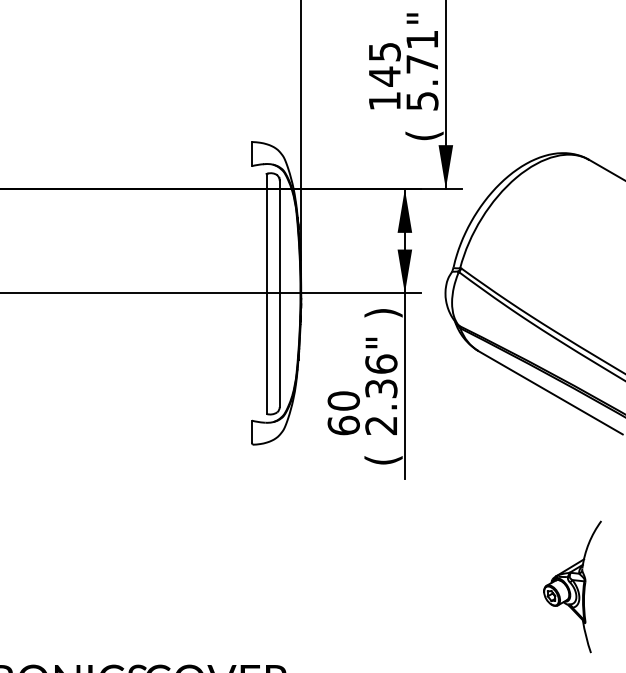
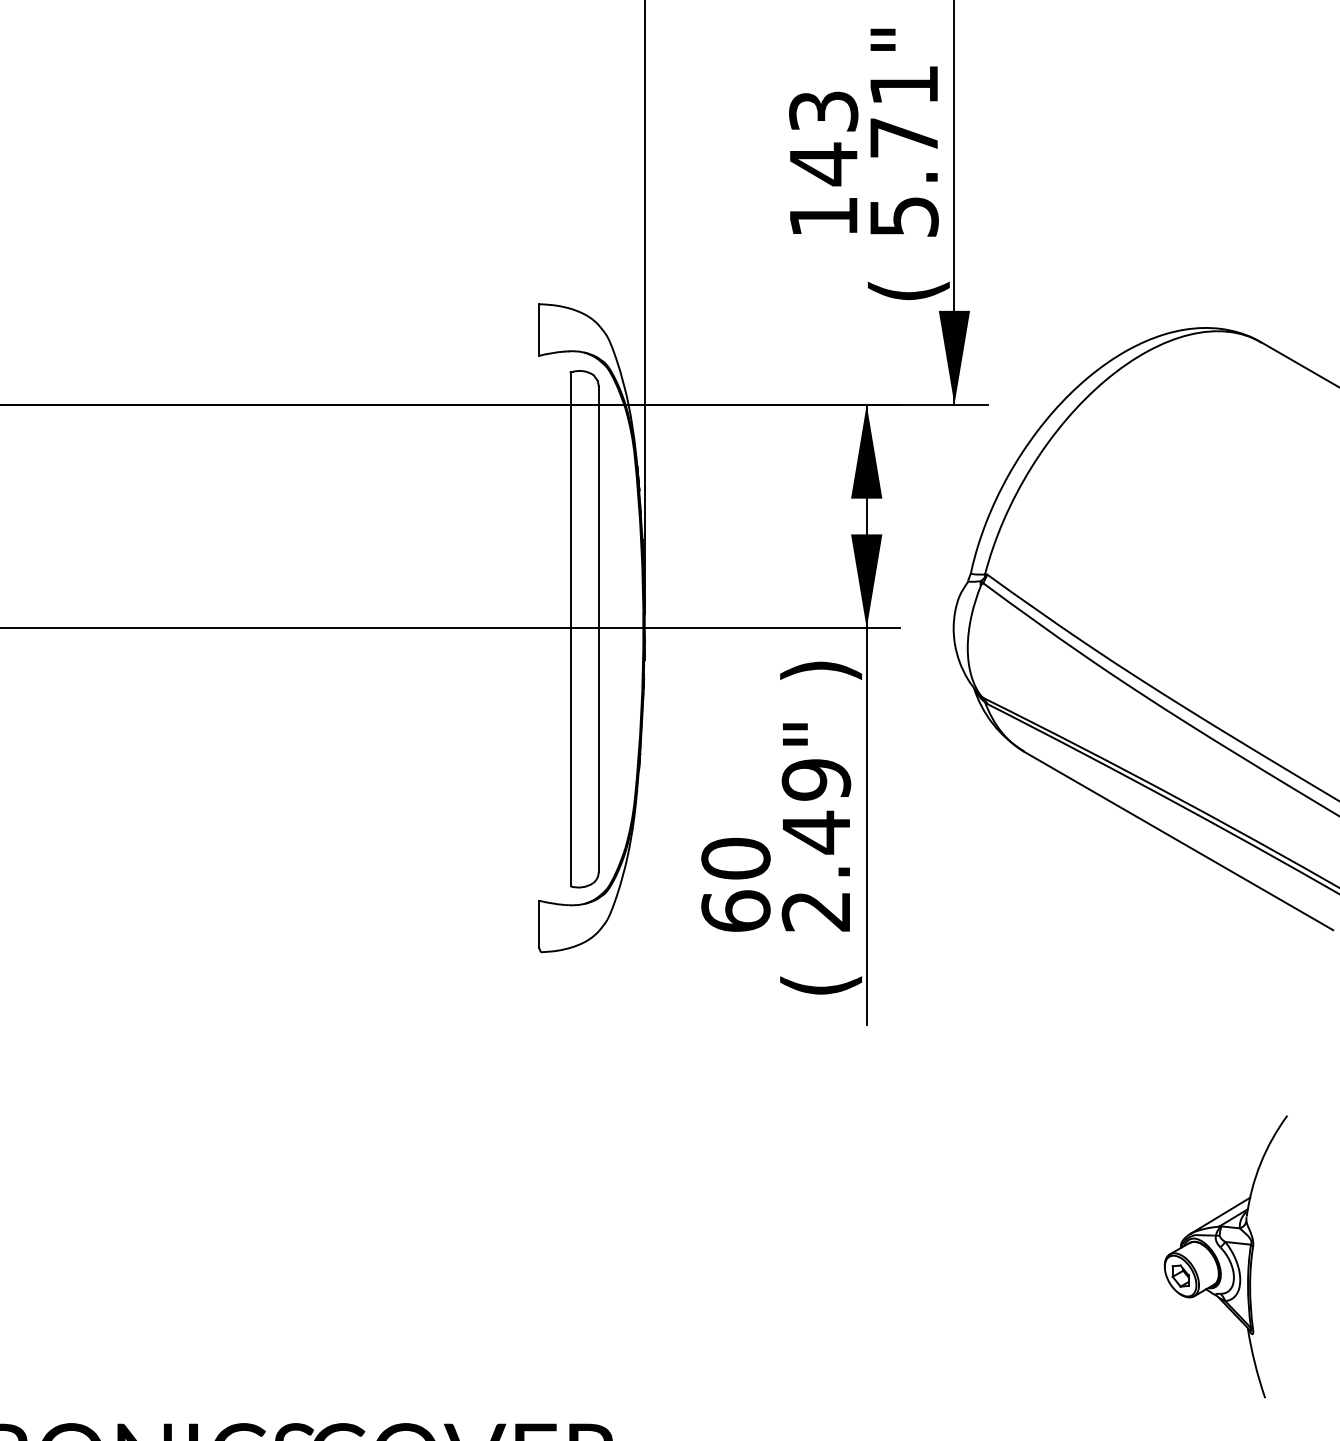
text: (384, 51) -> (823, 110), 145 -> 143
text: (381, 376) -> (816, 806), 2.36" -> 2.49"

